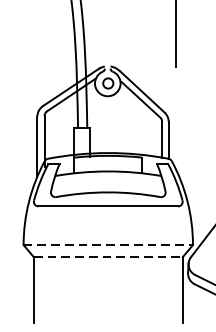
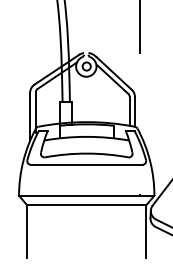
line: (108, 244) -> (86, 195), dashed -> solid
line: (108, 257) -> (86, 205), dashed -> solid

